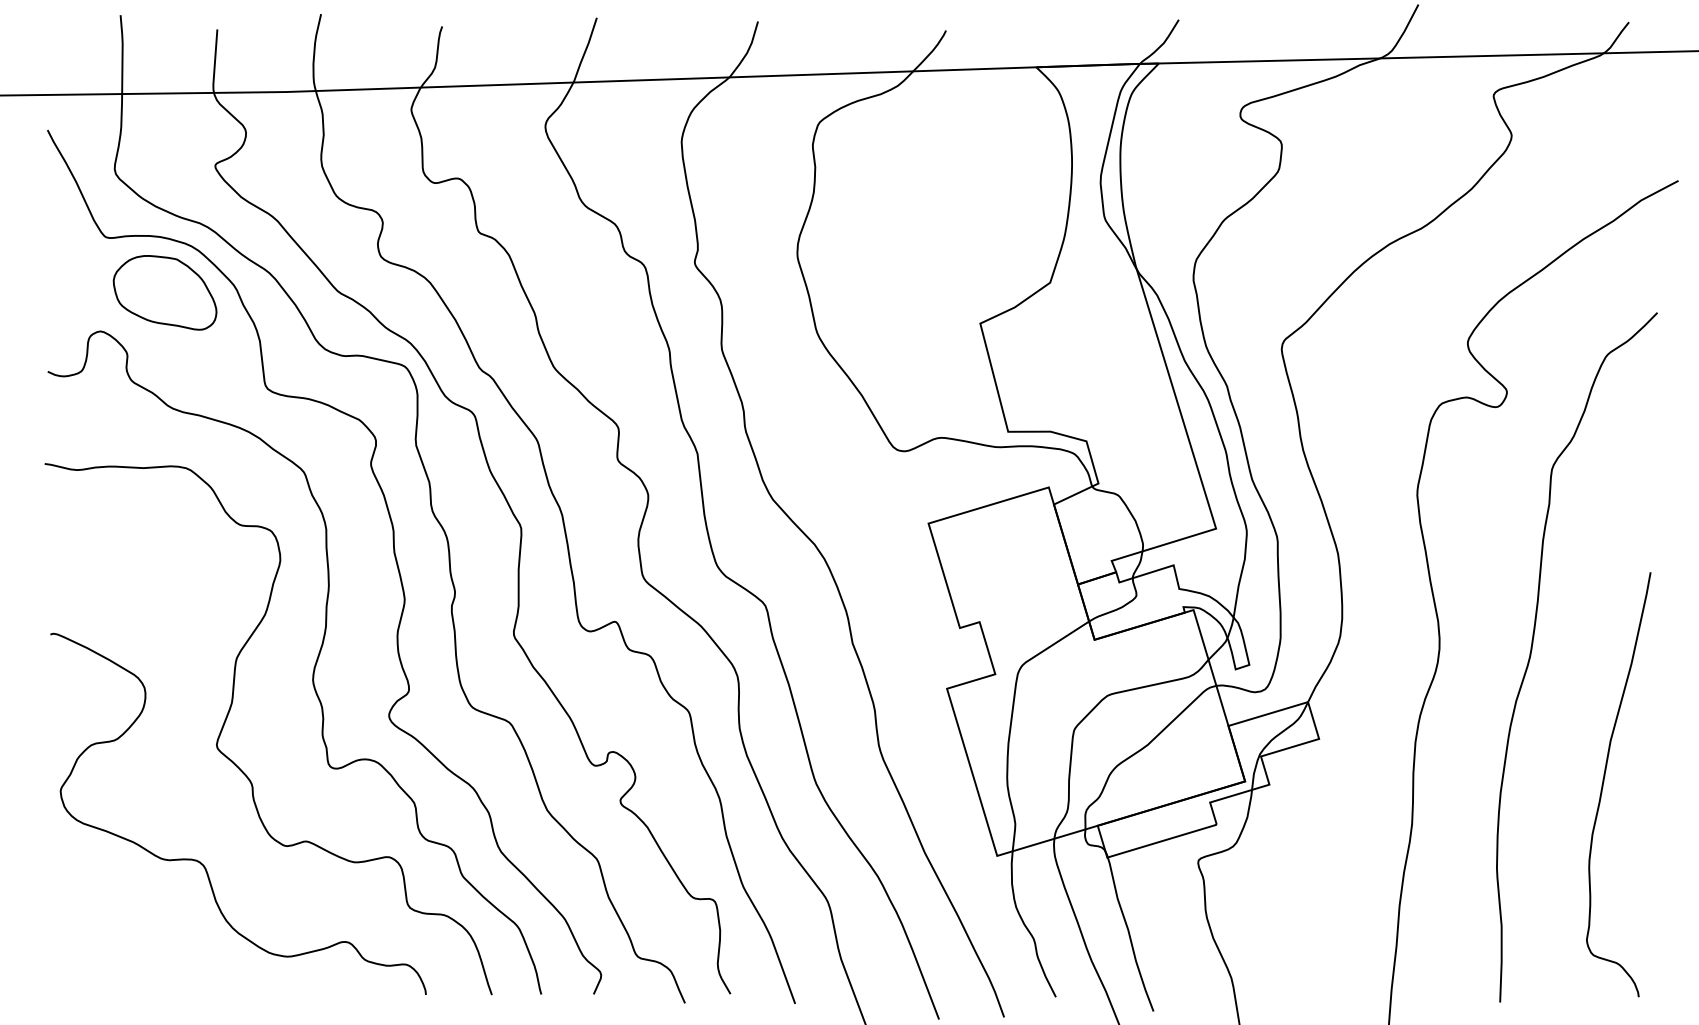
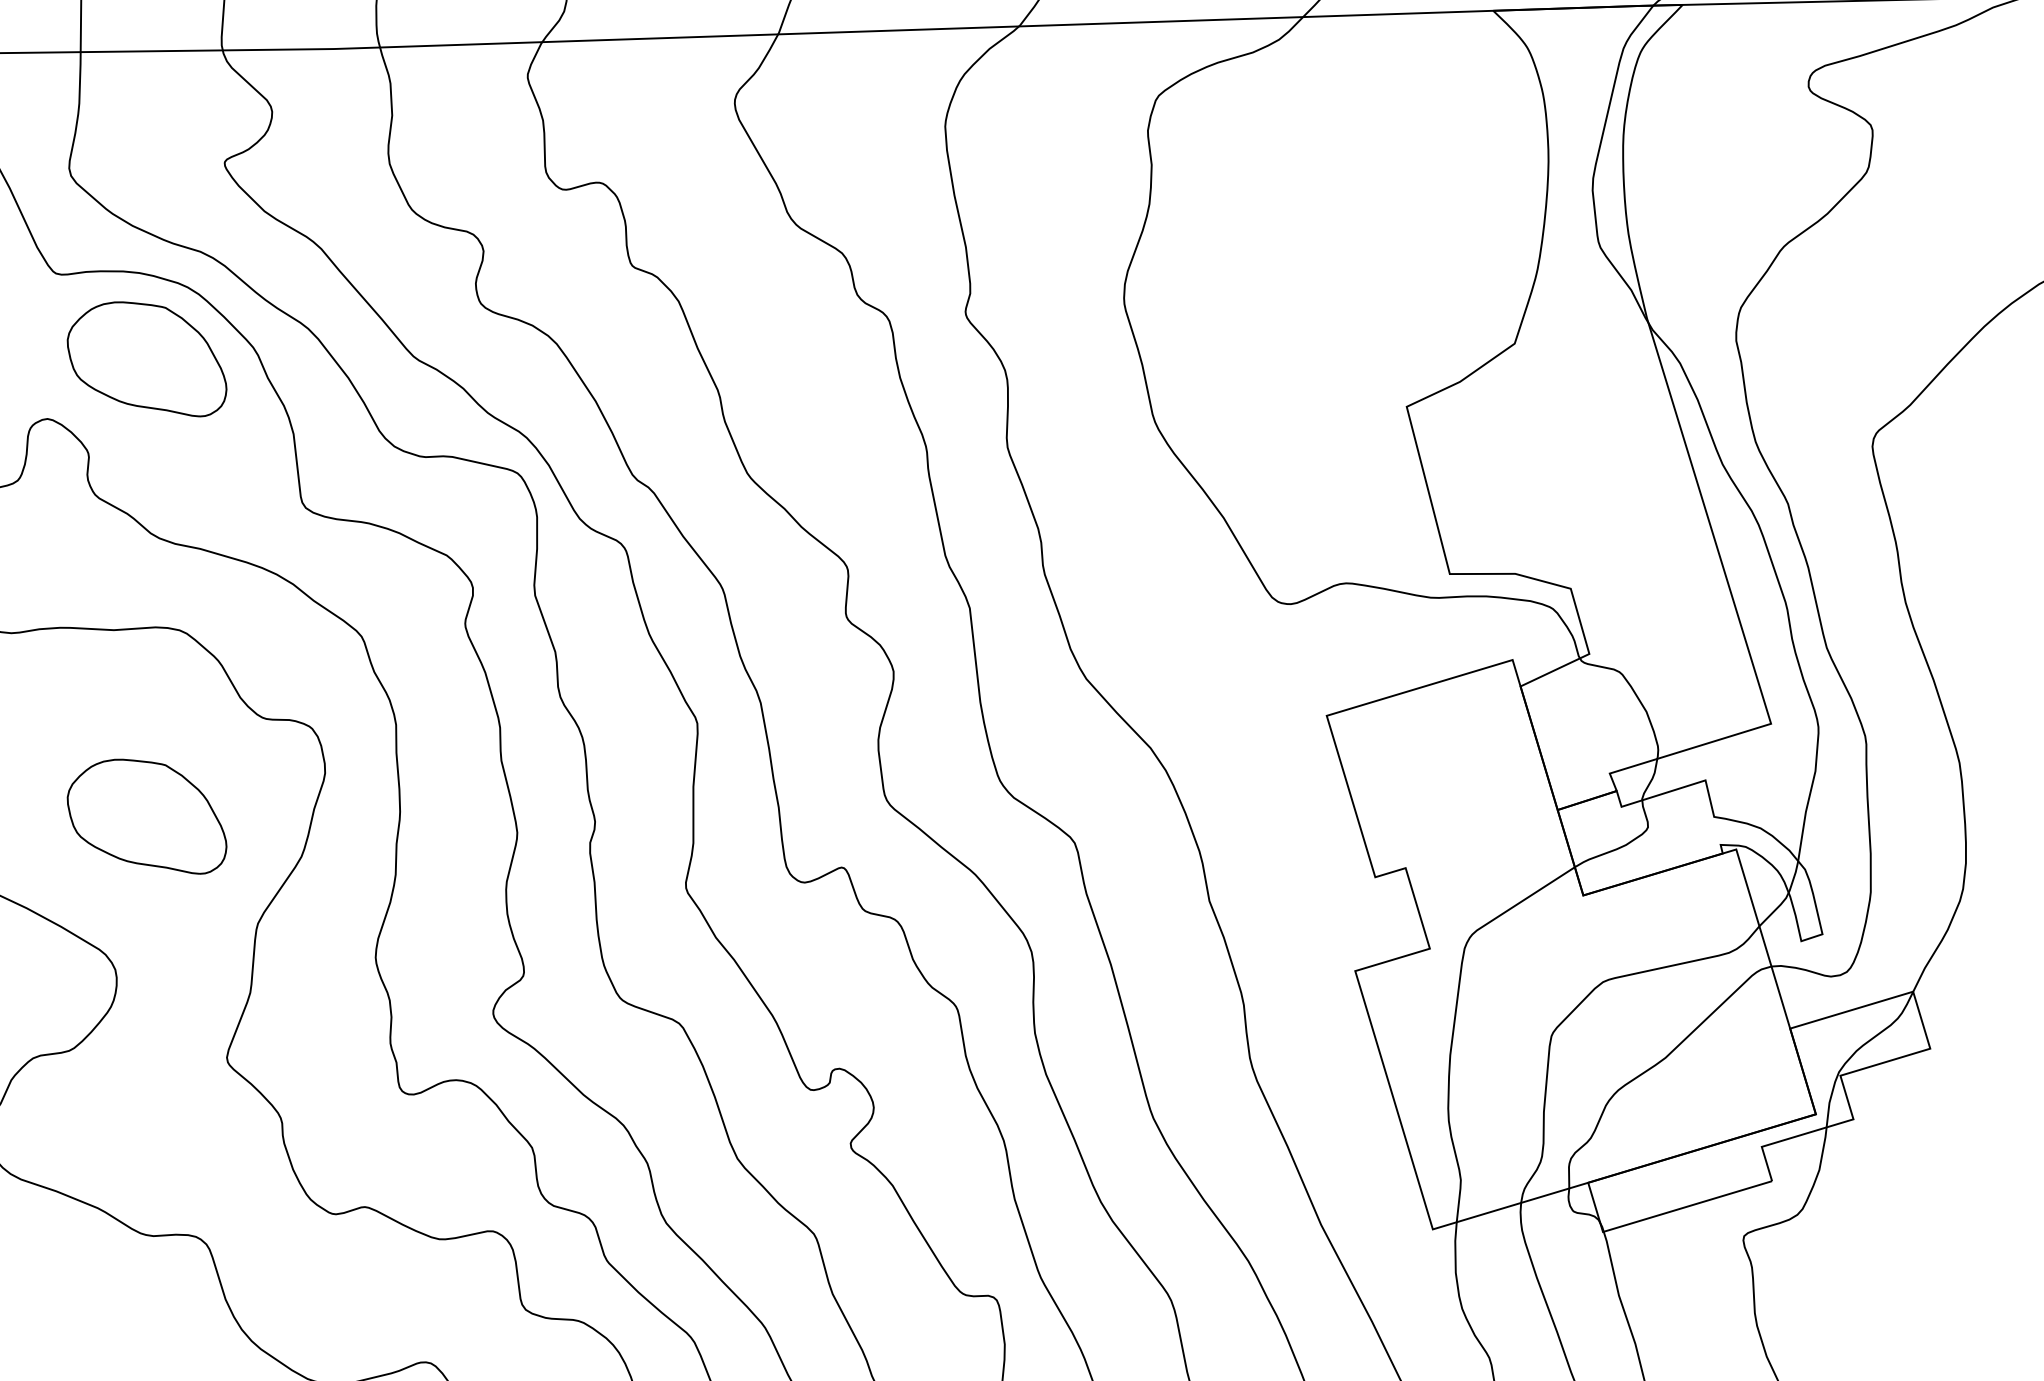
part: (164, 588) -> (146, 816), added

